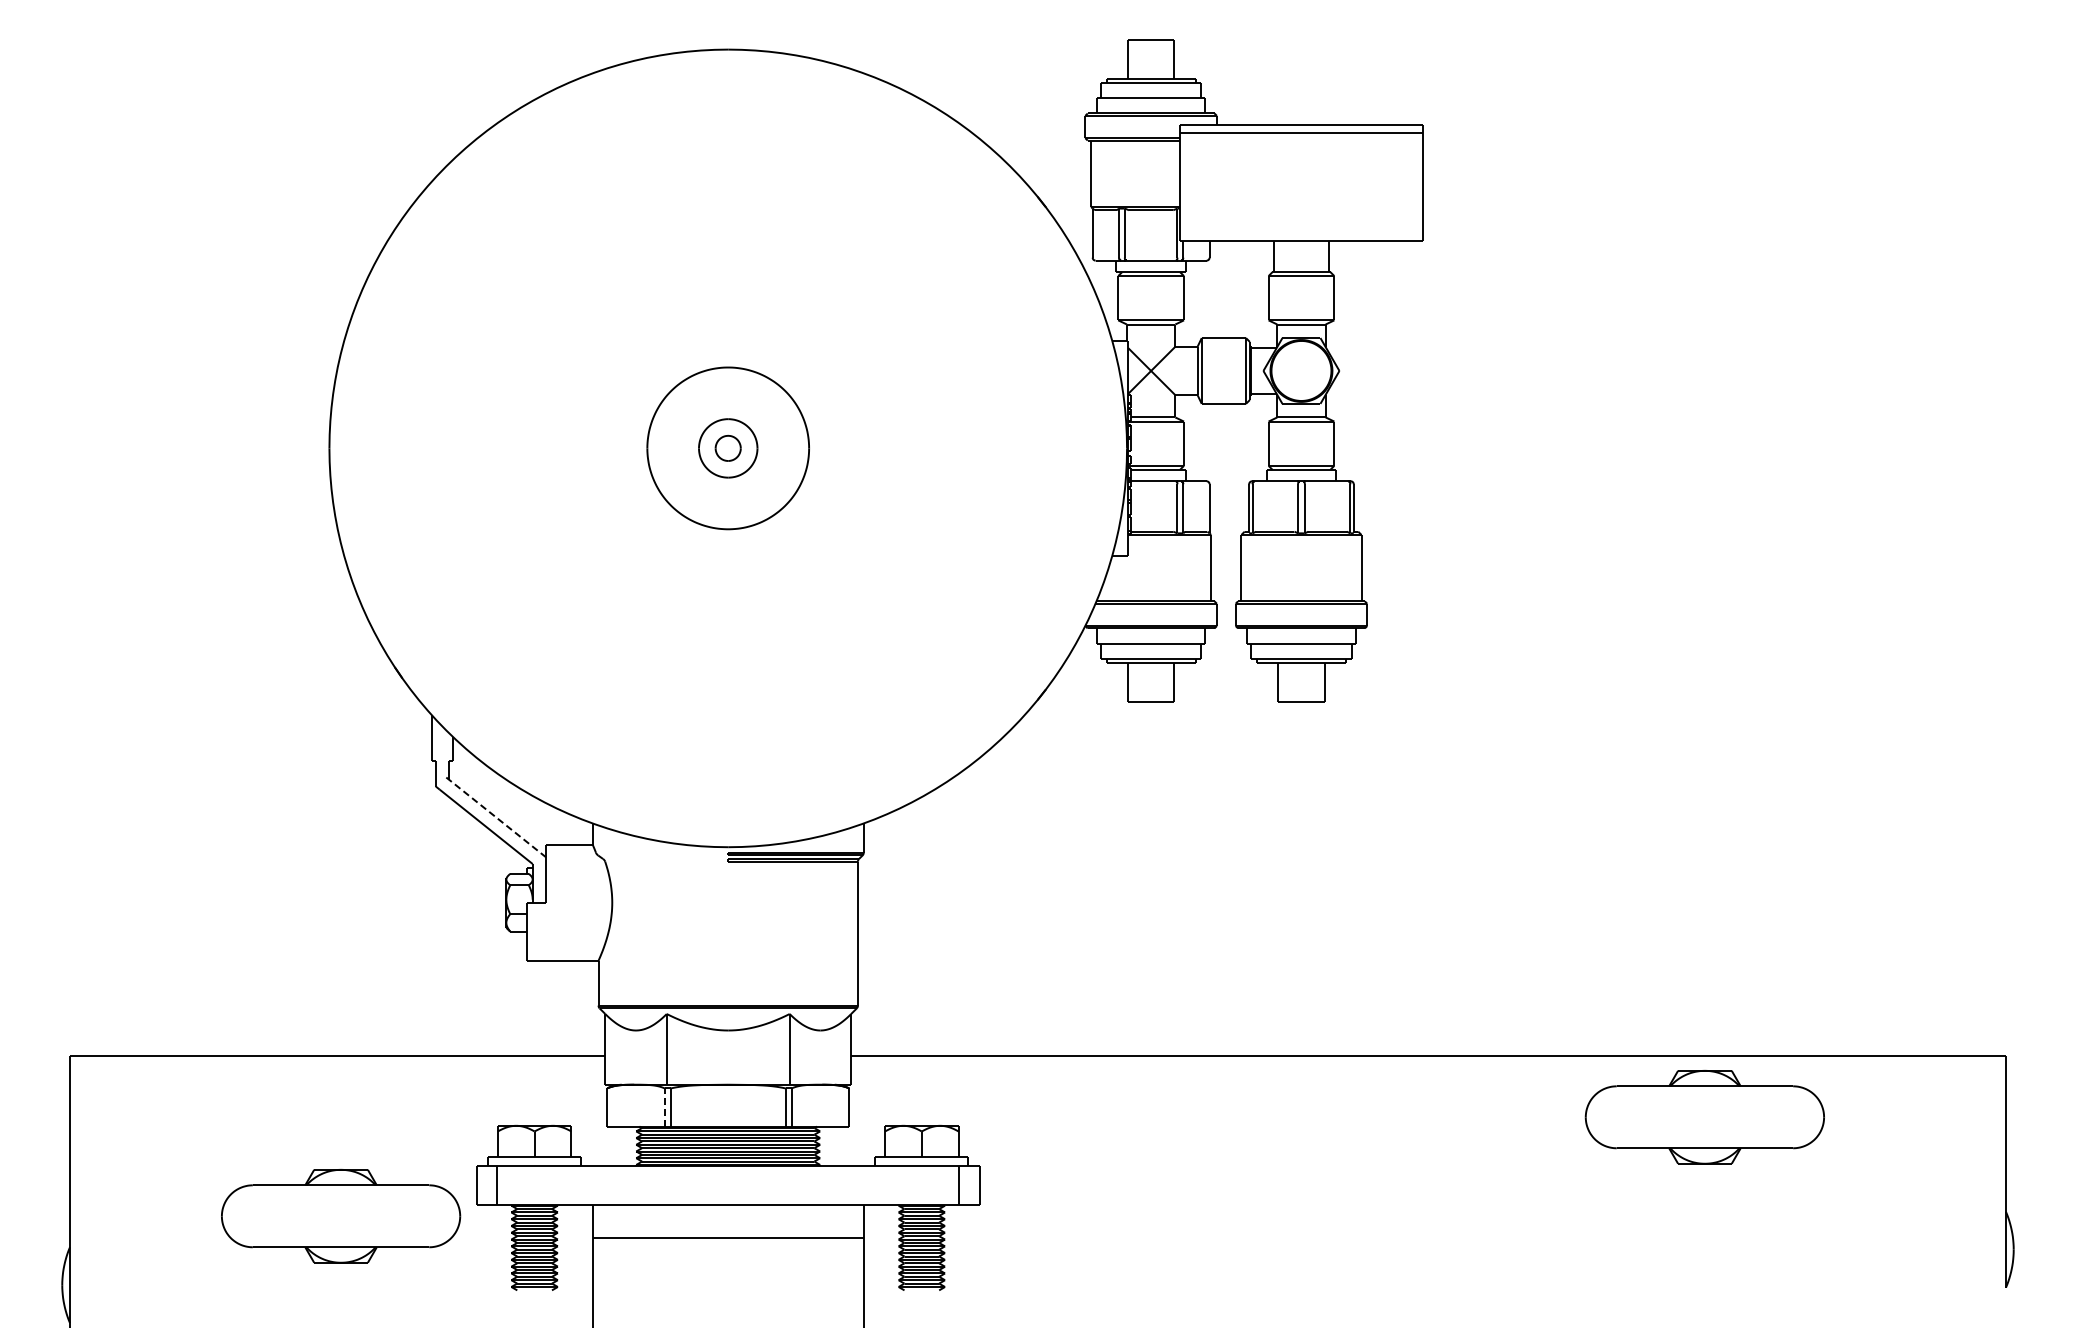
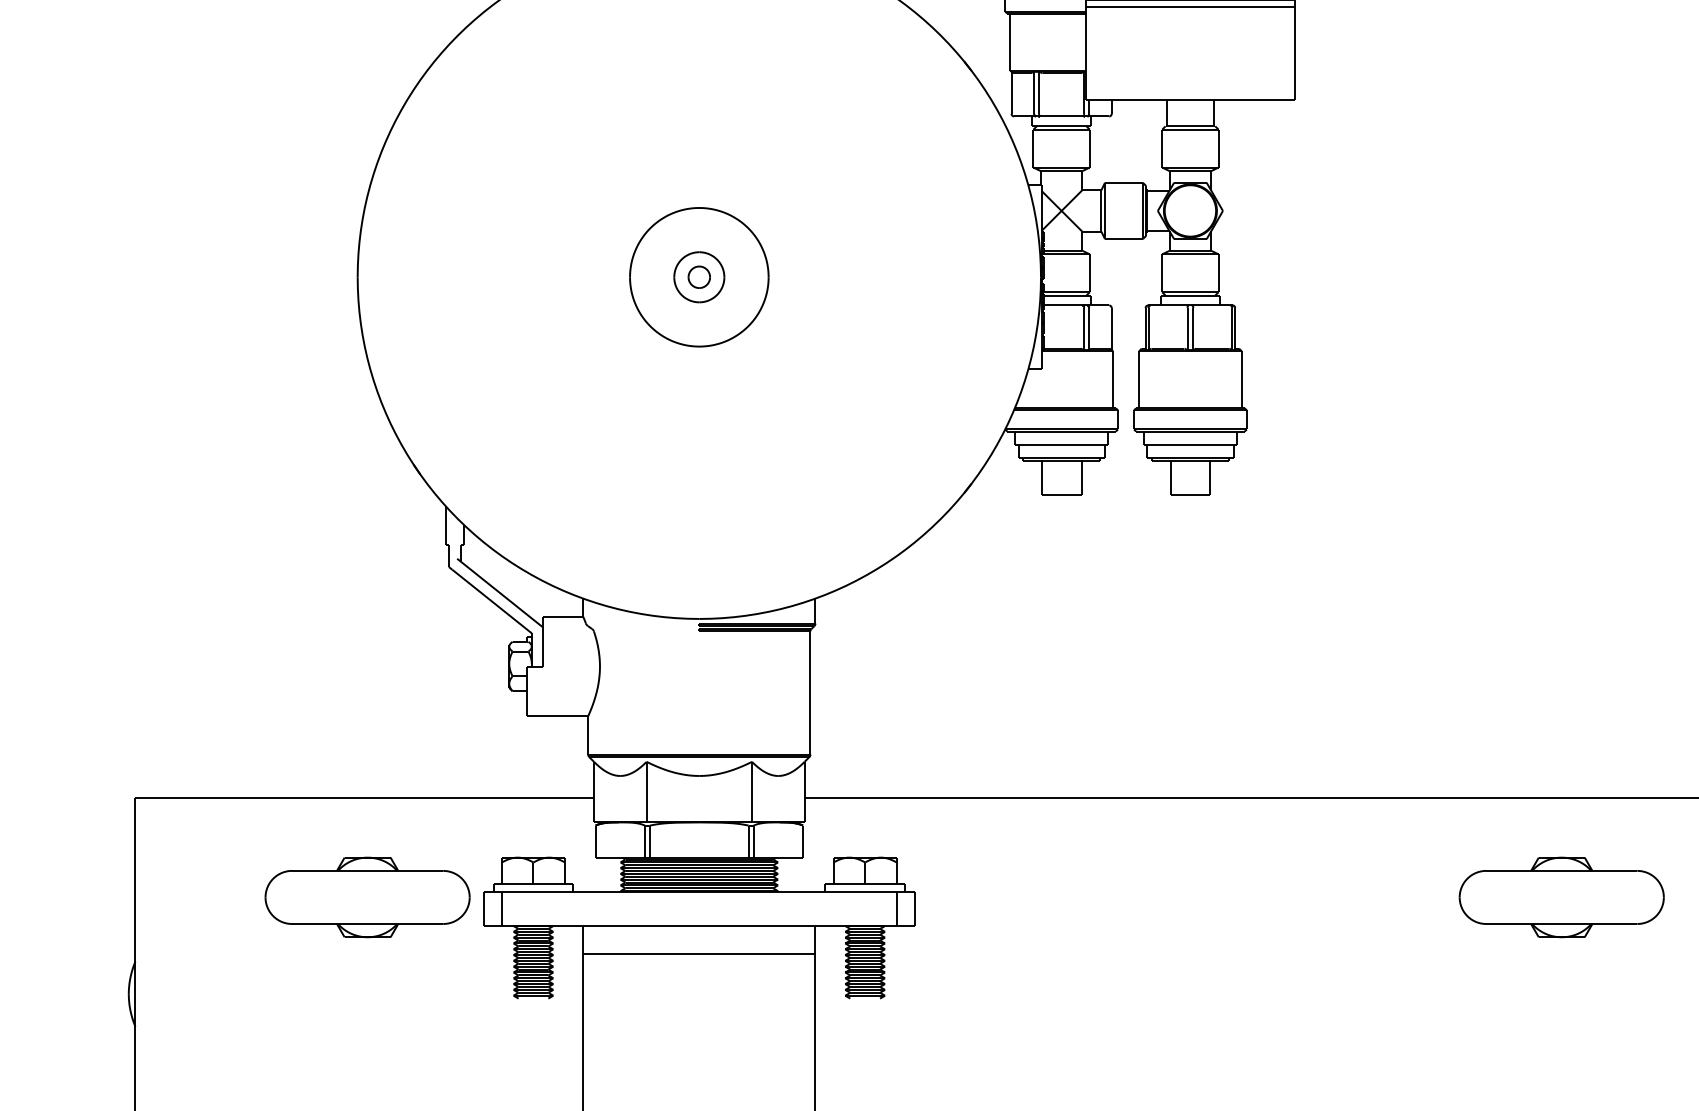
line: (495, 816) -> (499, 592), dashed -> solid
line: (664, 1107) -> (644, 841), dashed -> solid
part: (1704, 1117) -> (1561, 897), moved
part: (341, 1216) -> (368, 897), moved

